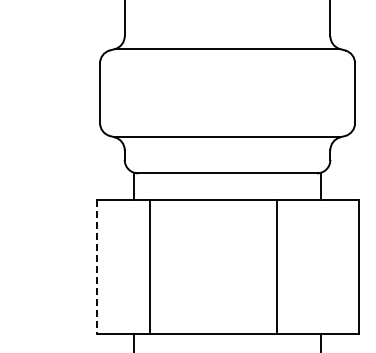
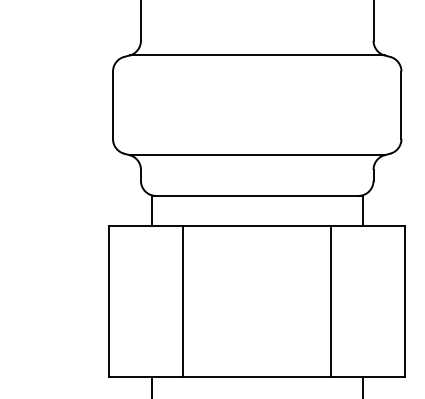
line: (96, 266) -> (109, 301), dashed -> solid
line: (150, 266) -> (183, 301), moved
line: (277, 266) -> (331, 301), moved

